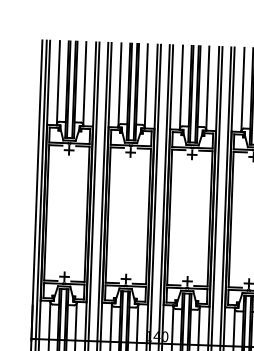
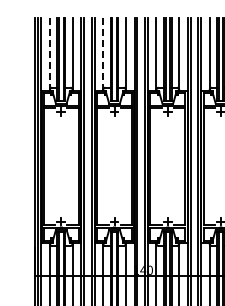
line: (57, 83) -> (49, 54), solid -> dashed
line: (120, 84) -> (103, 53), solid -> dashed

